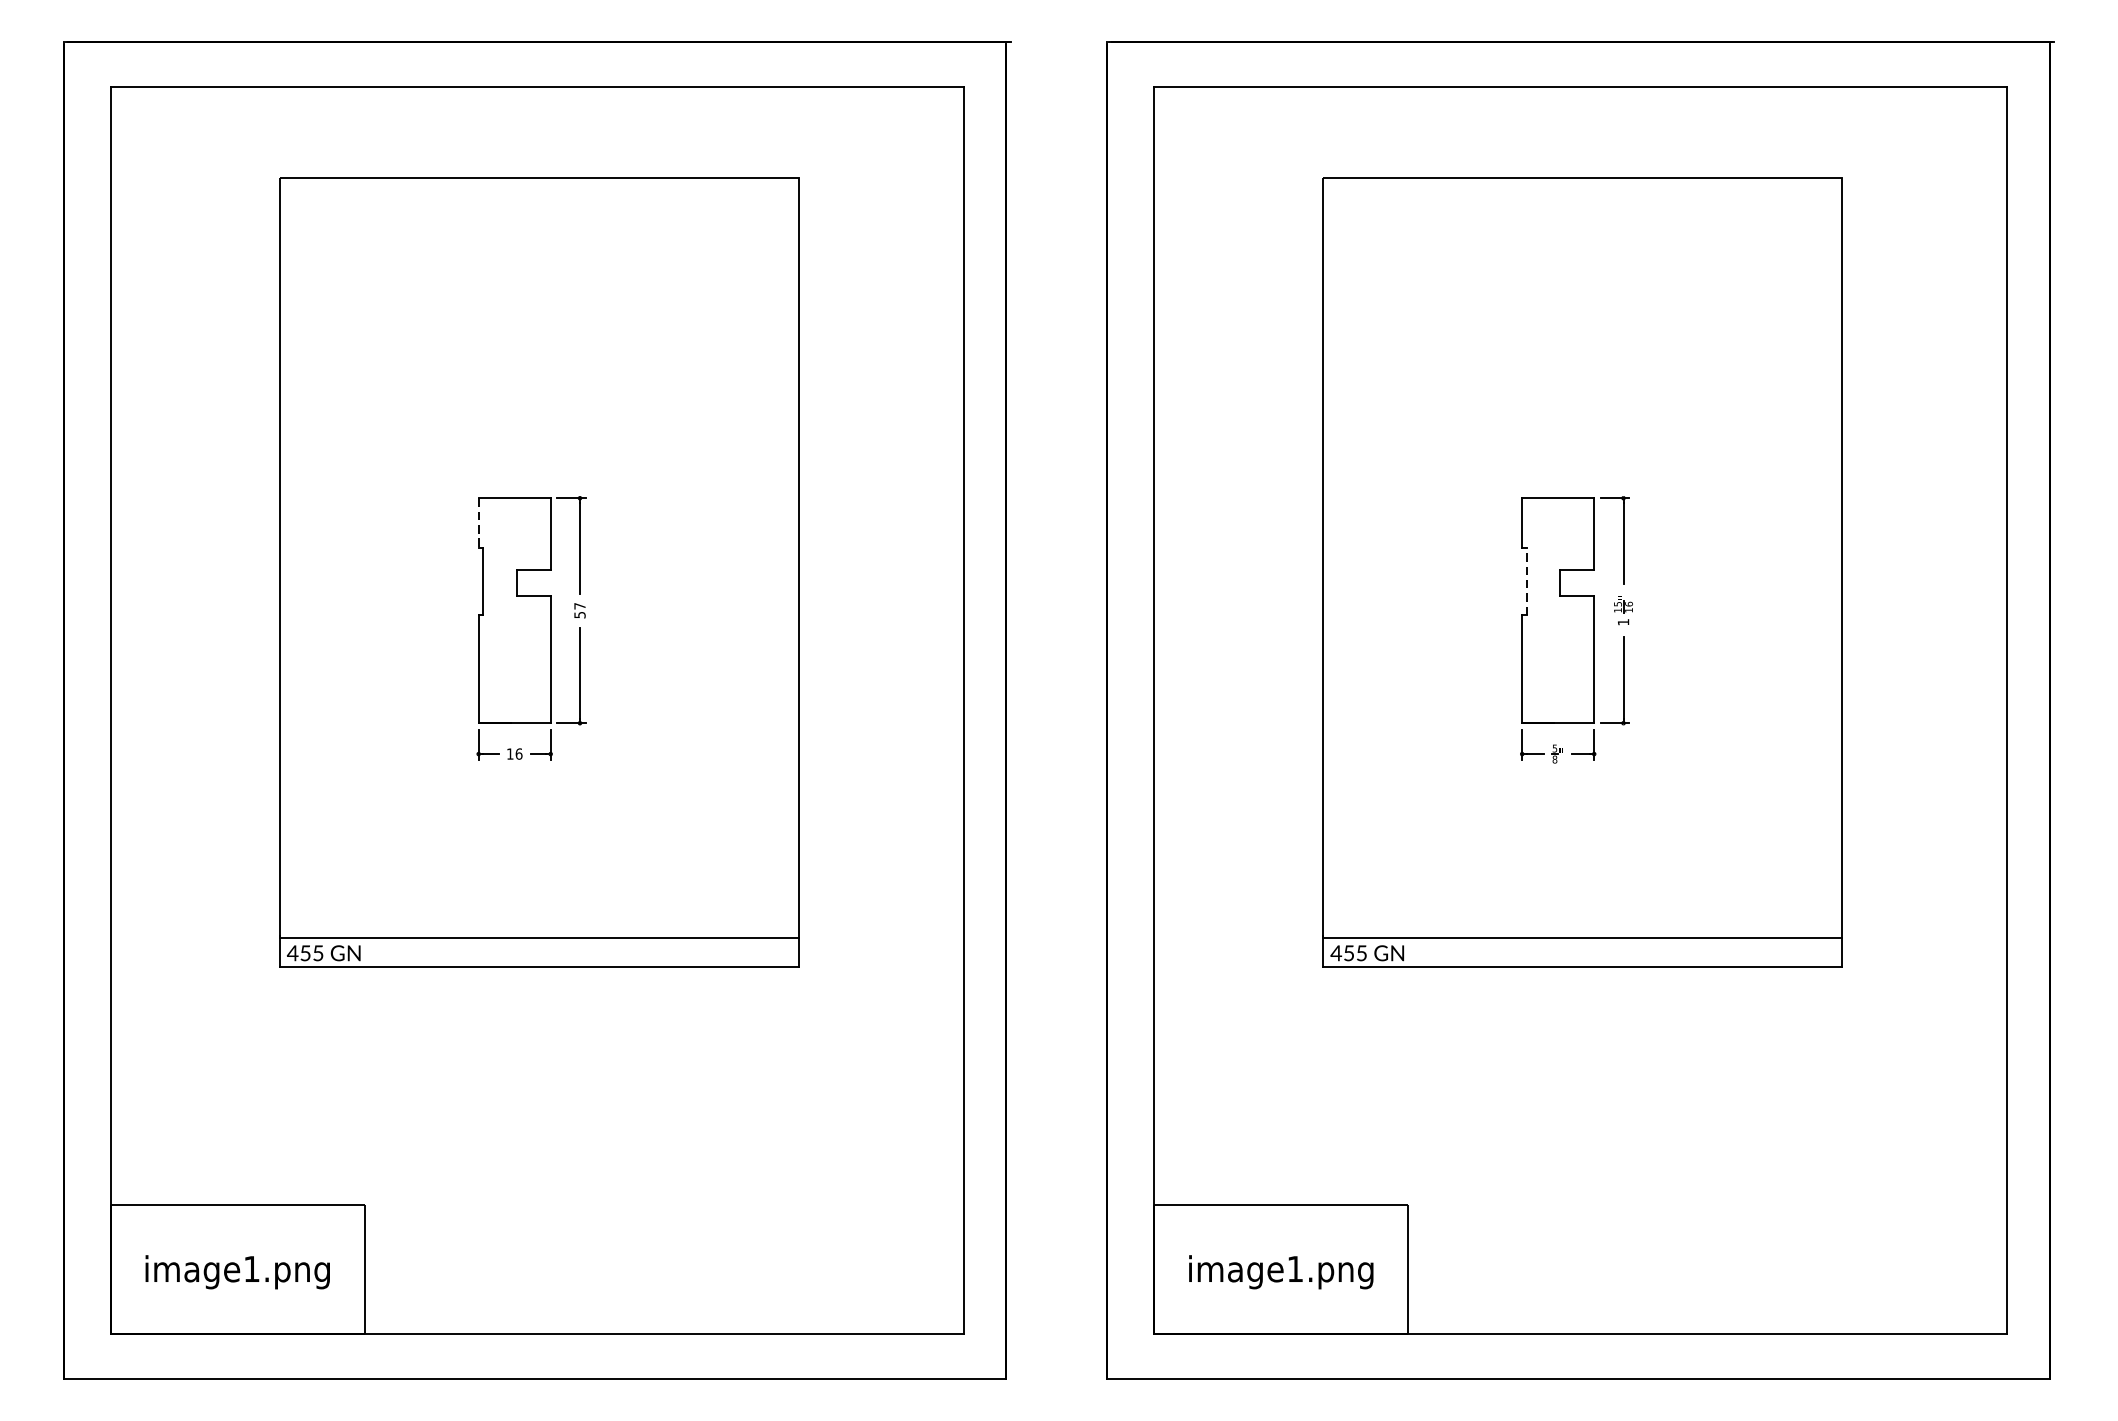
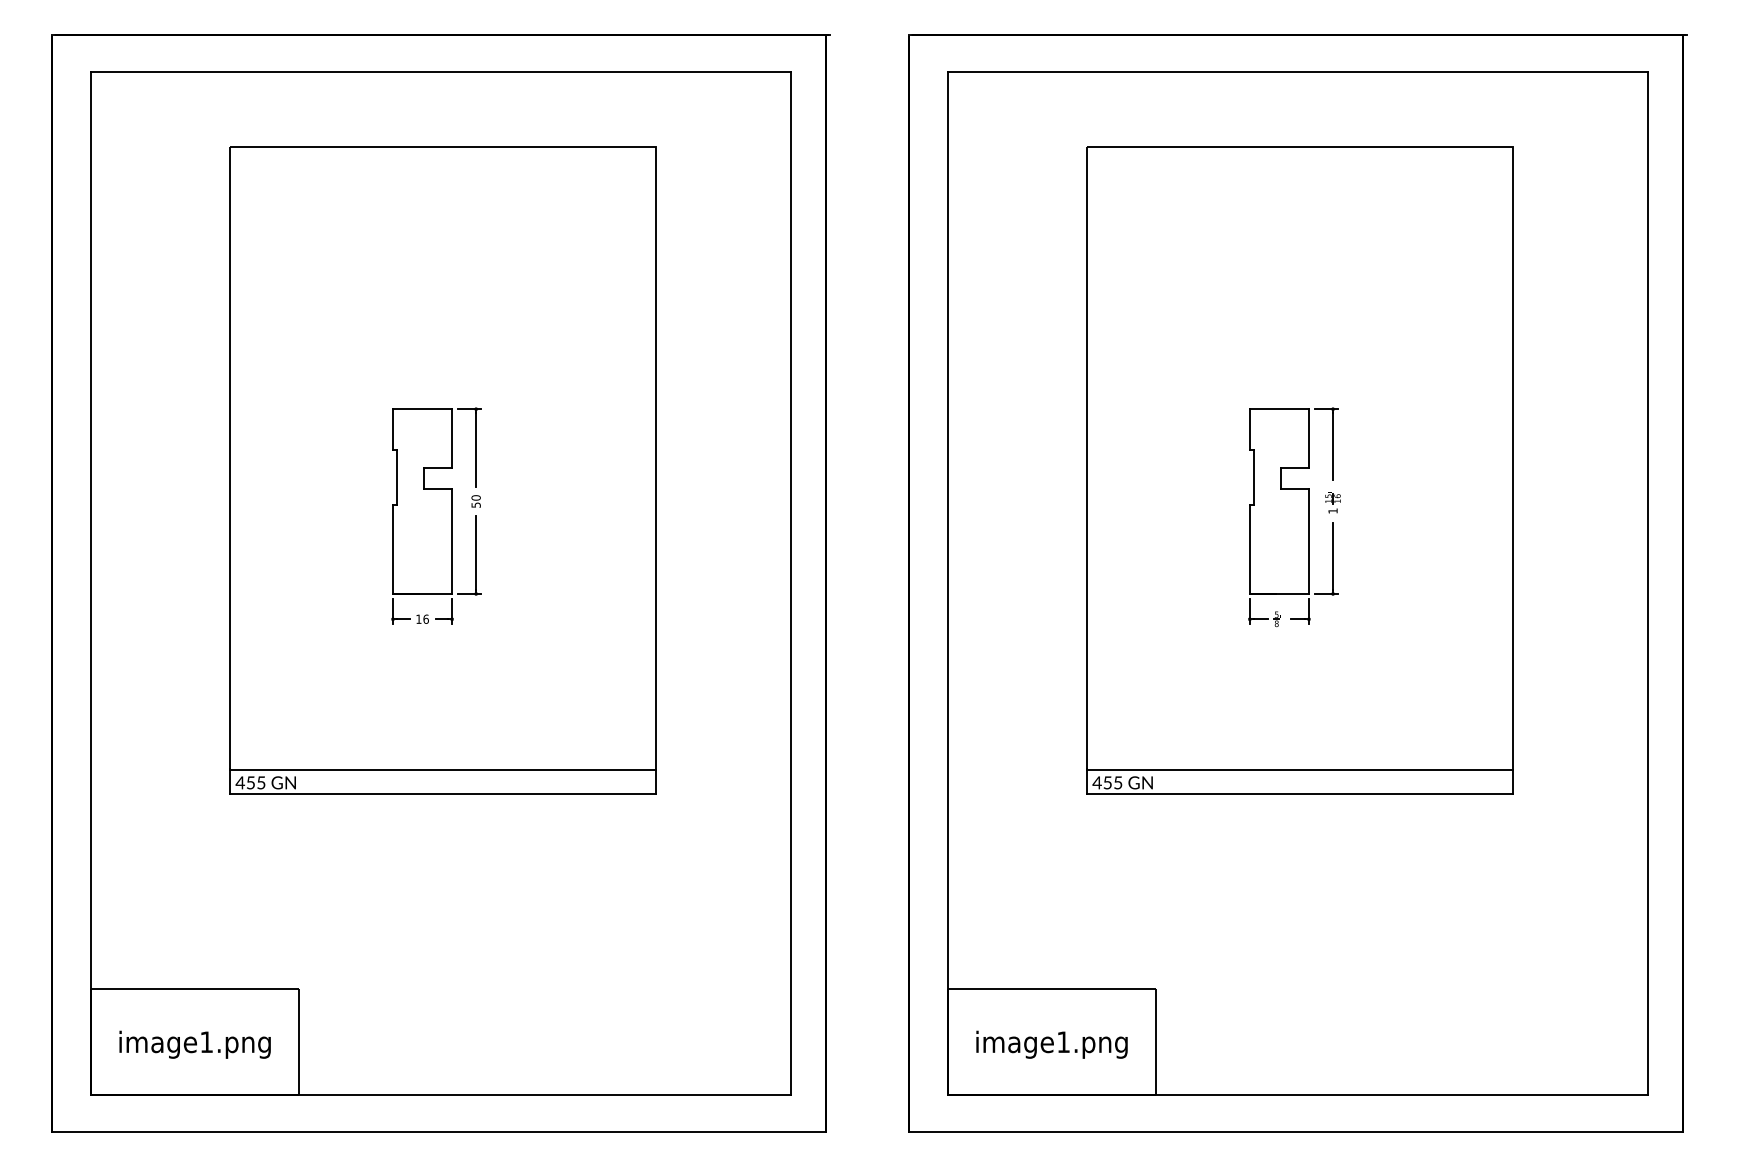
line: (478, 524) -> (392, 430), dashed -> solid
line: (1526, 581) -> (1253, 477), dashed -> solid
text: (579, 605) -> (475, 497), 57 -> 50

